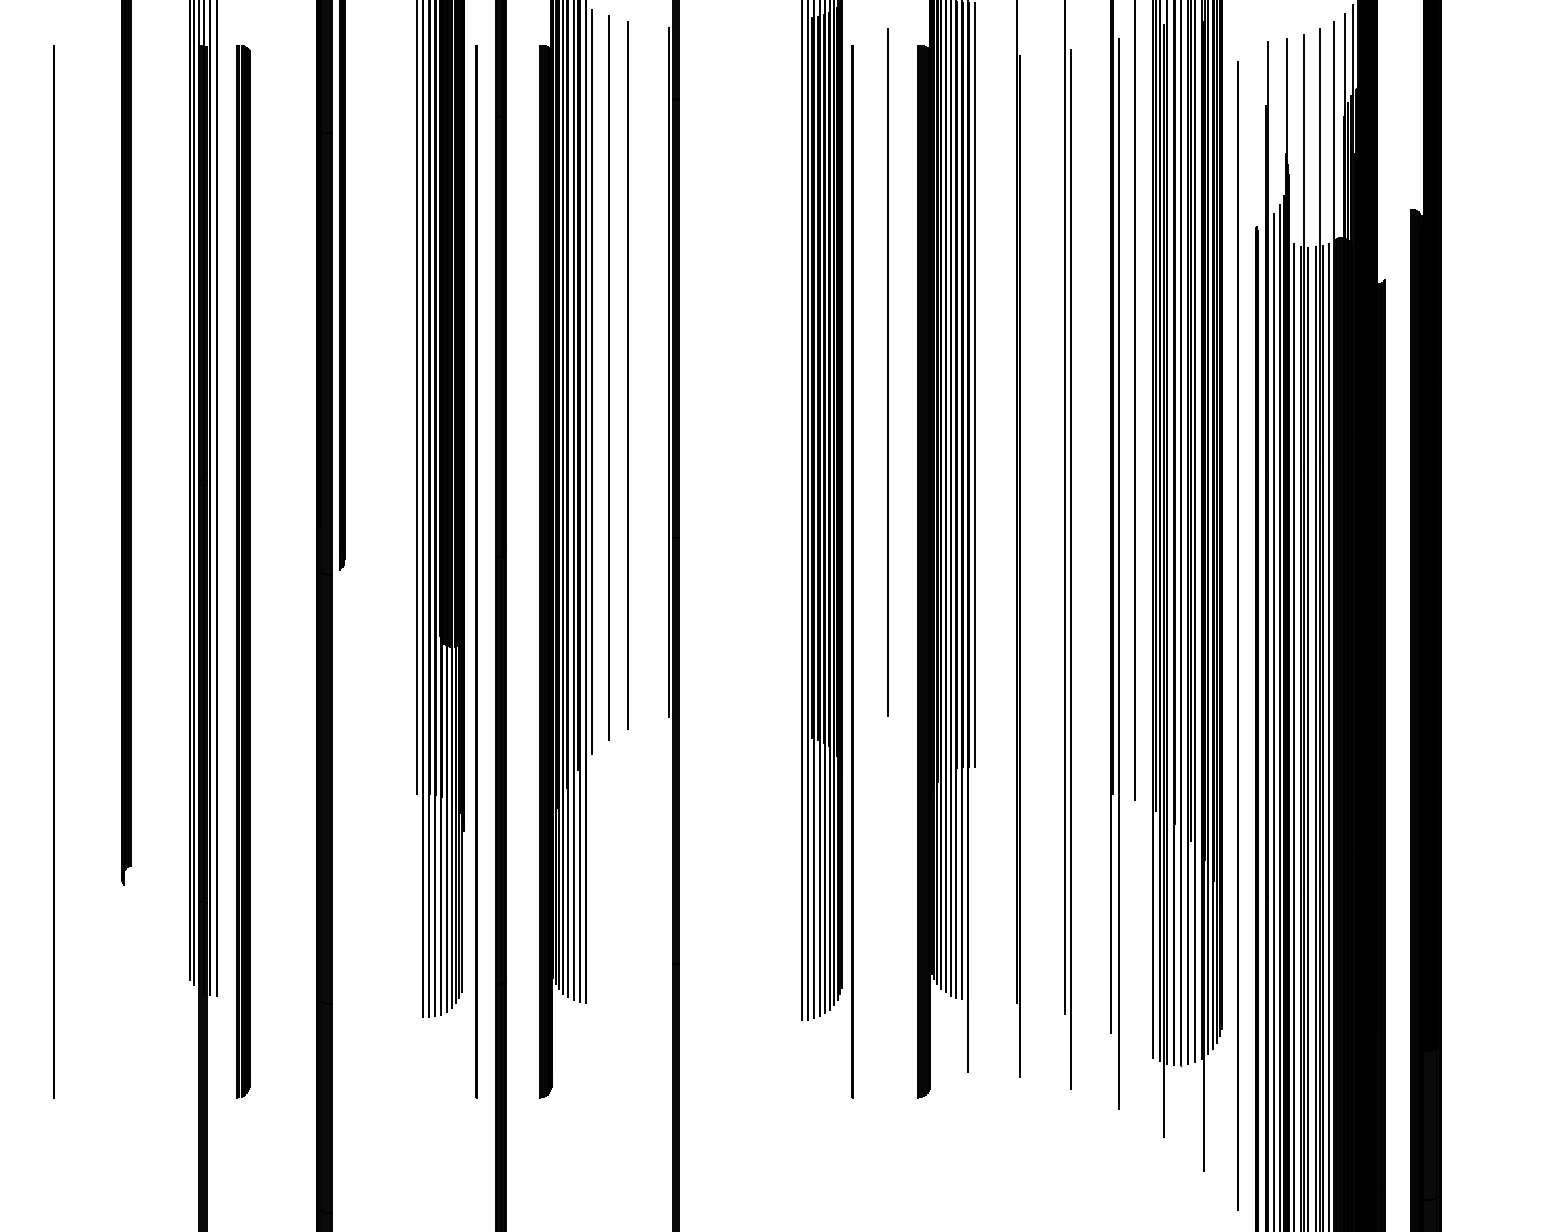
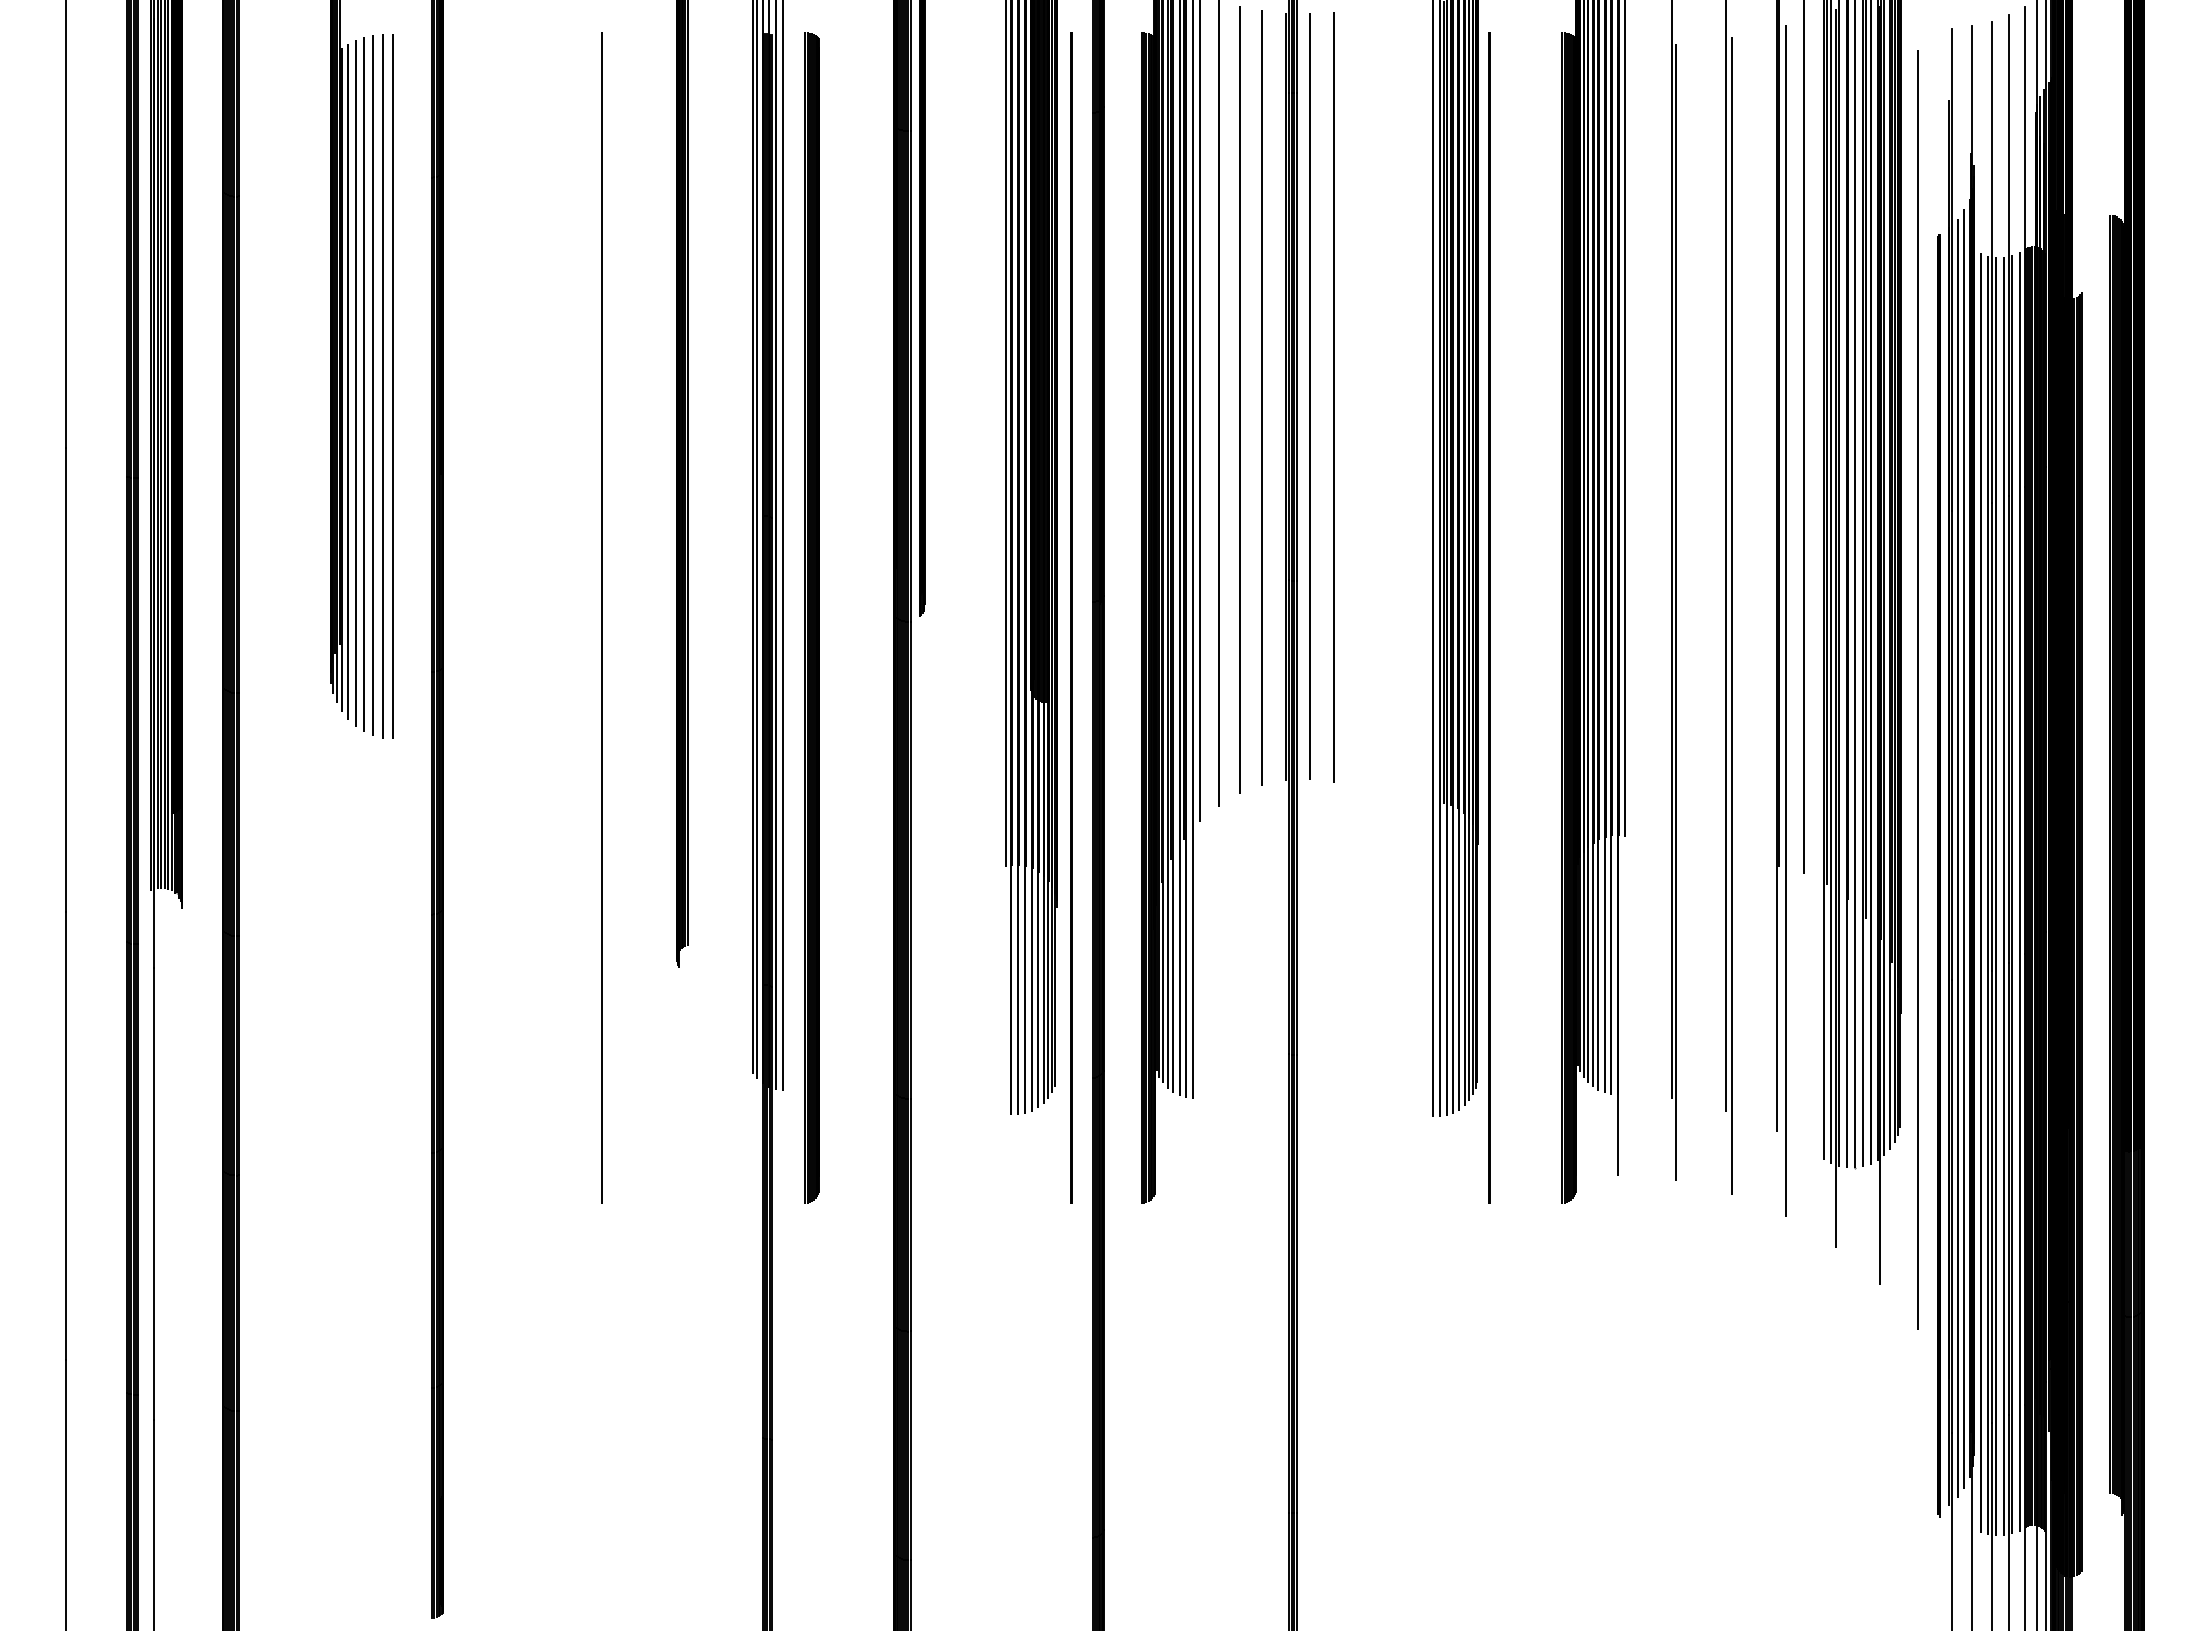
line: (887, 372) -> (1309, 396), moved
line: (647, 373) -> (1261, 397), added
line: (712, 373) -> (1333, 397), added

